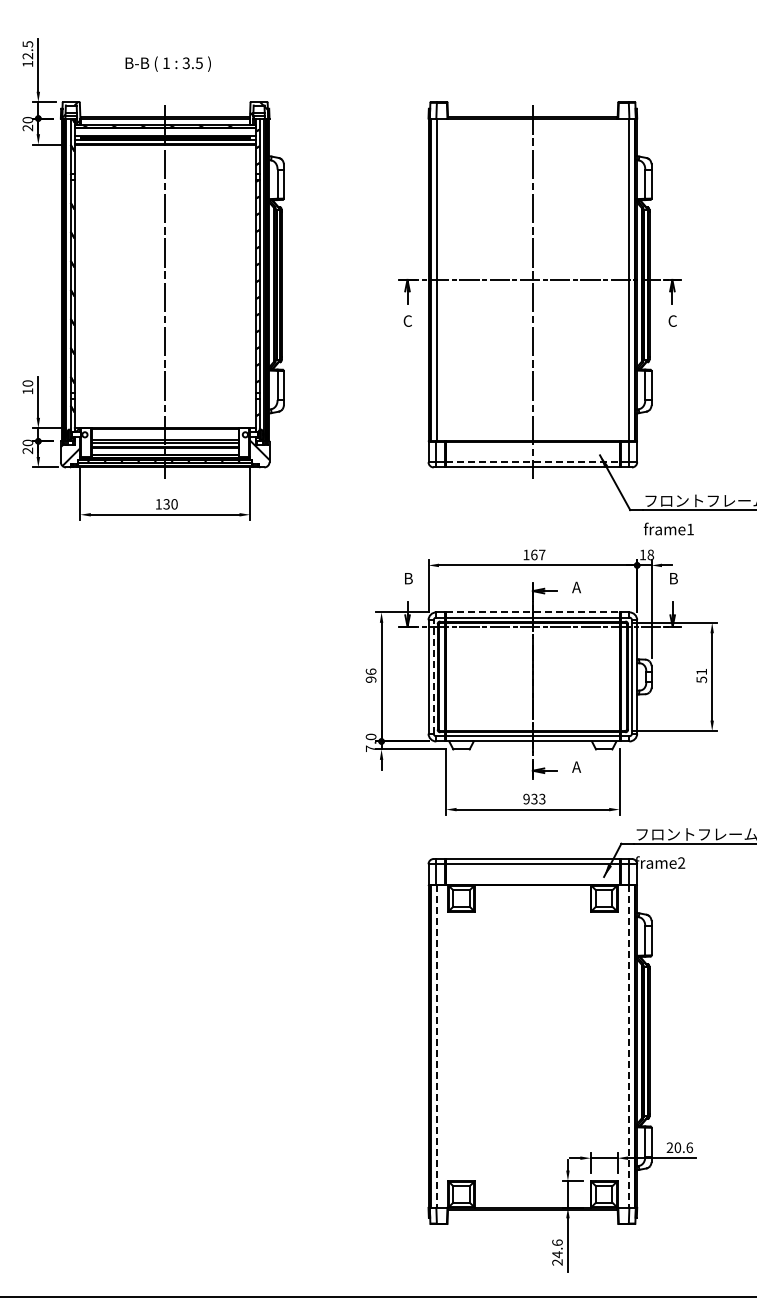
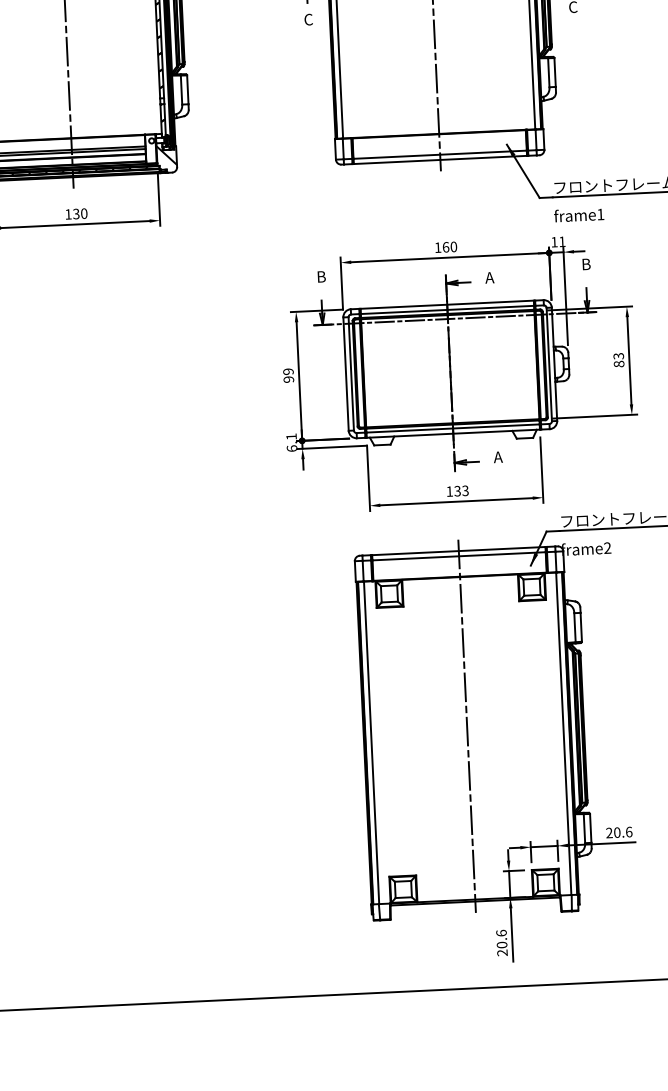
line: (532, 462) -> (439, 155), dashed -> solid
text: (542, 554) -> (454, 246), 167 -> 160
text: (650, 554) -> (562, 241), 18 -> 11
line: (532, 612) -> (446, 304), dashed -> solid
text: (370, 671) -> (287, 371), 96 -> 99
text: (701, 675) -> (618, 359), 51 -> 83
line: (433, 676) -> (351, 373), dashed -> solid
text: (370, 742) -> (291, 442), 7.0 -> 6.1
text: (526, 798) -> (449, 490), 933 -> 133
line: (532, 1034) -> (466, 726), added
line: (436, 1046) -> (371, 742), dashed -> solid
line: (629, 1046) -> (564, 733), dashed -> solid
text: (557, 1254) -> (502, 944), 24.6 -> 20.6

